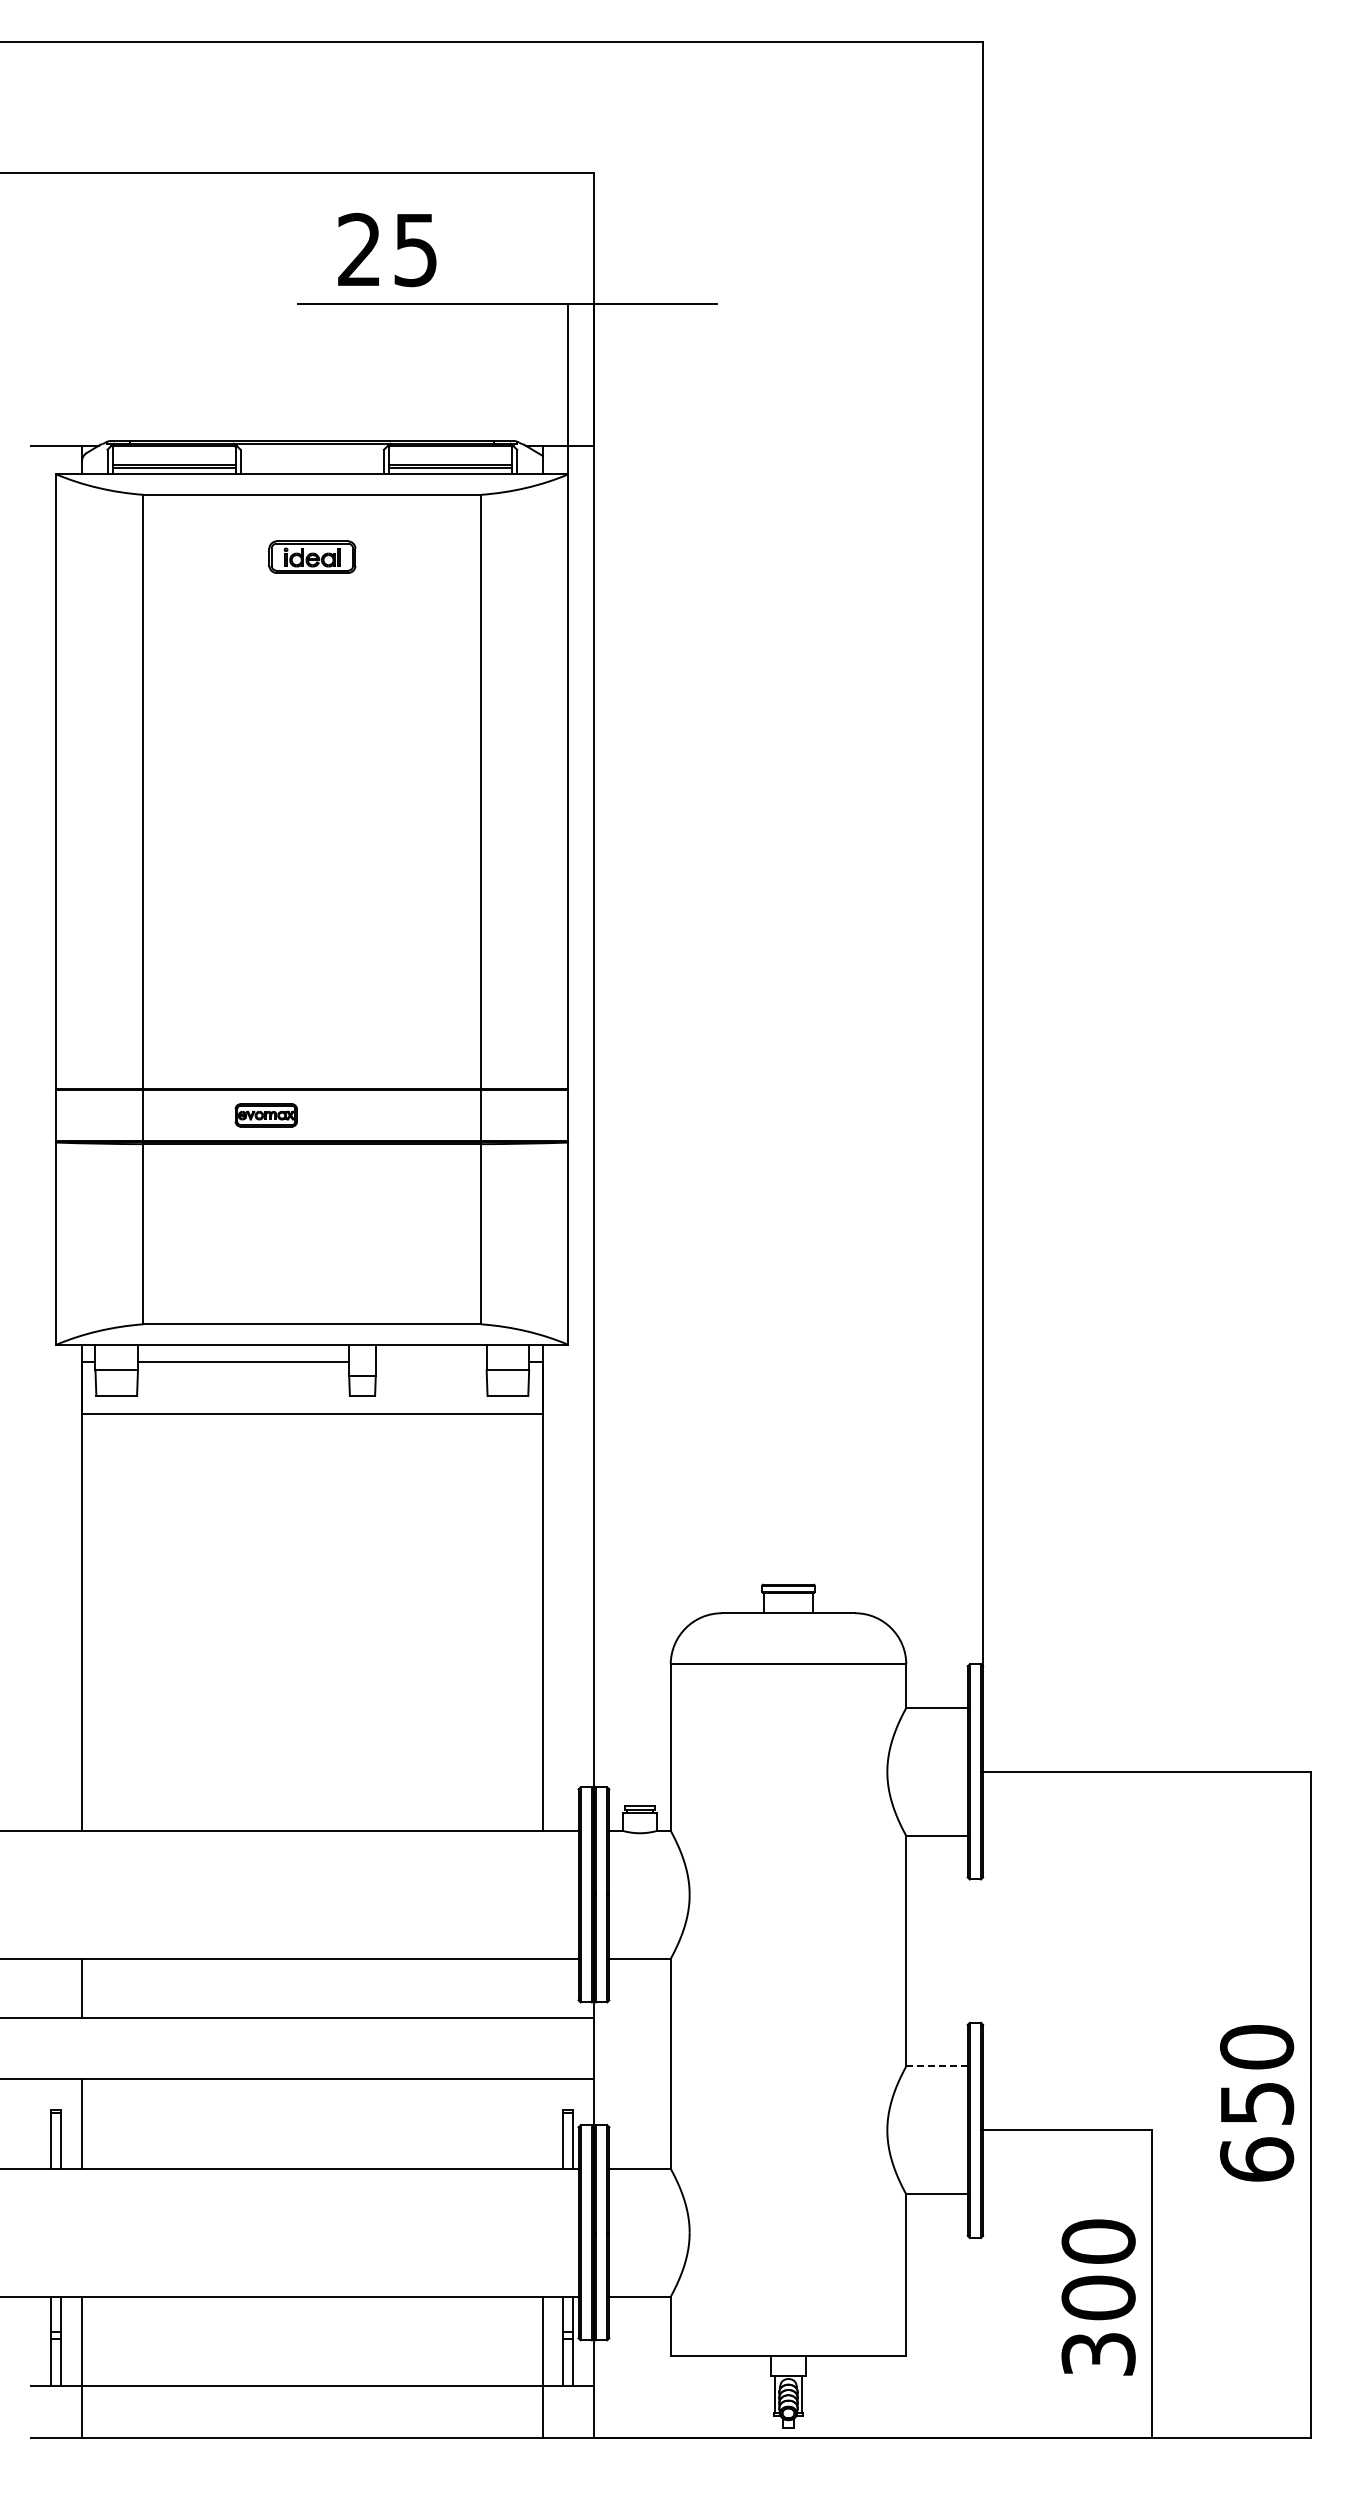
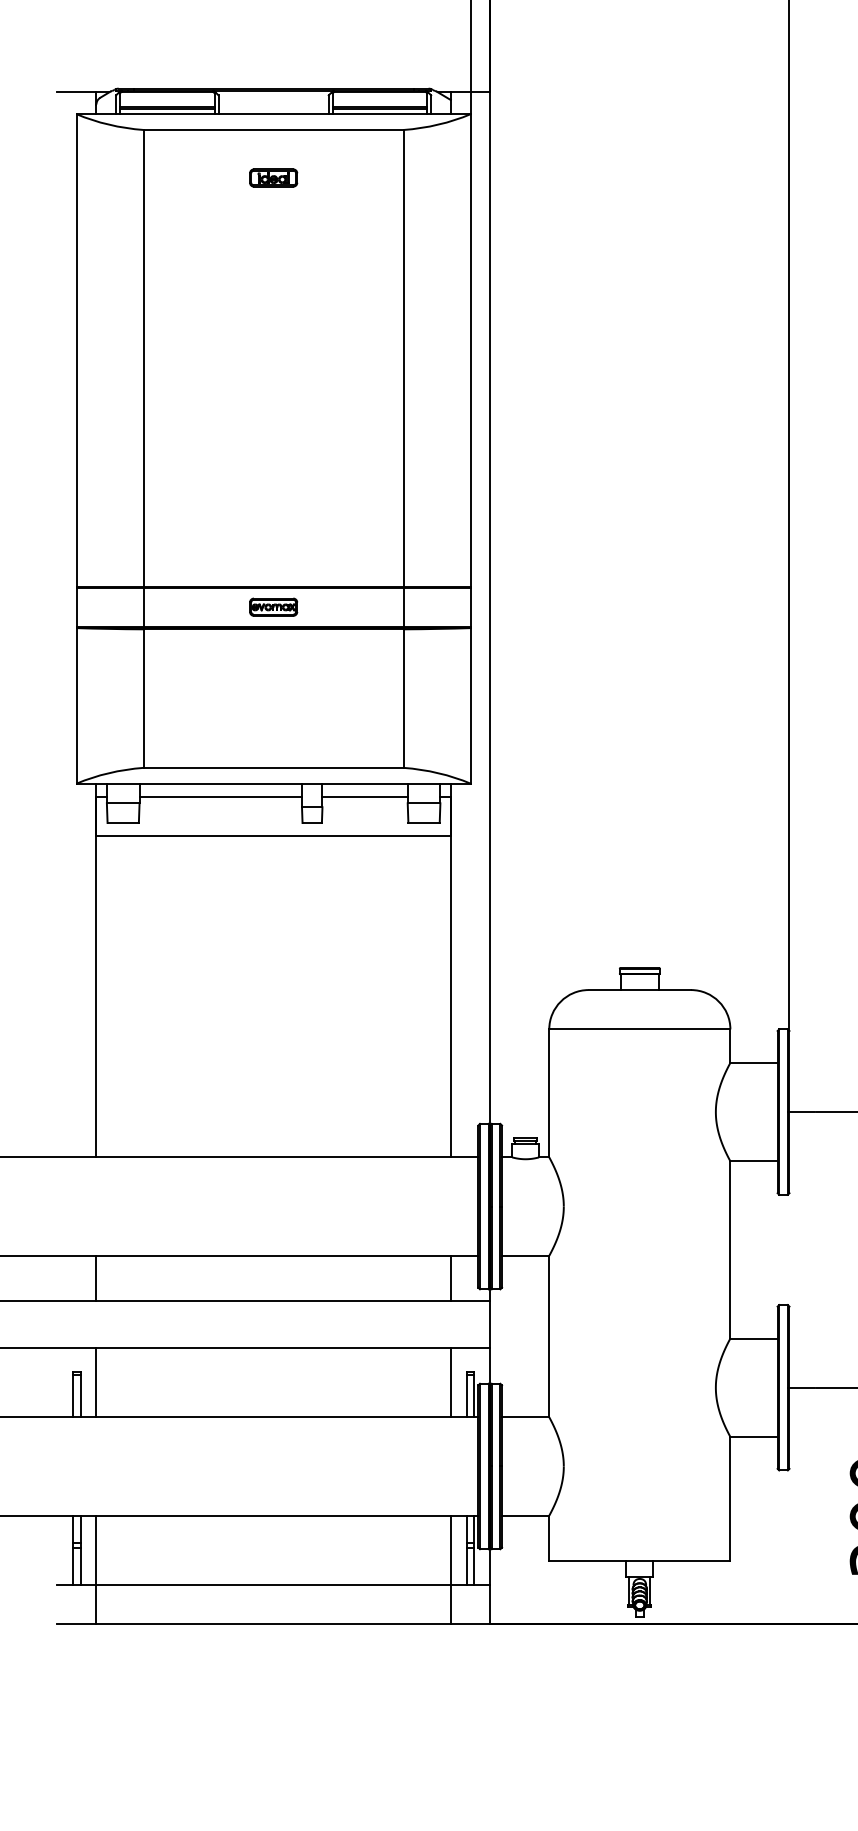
part: (311, 557) -> (273, 178), size x0.71
part: (265, 1115) -> (273, 607), moved
line: (430, 1362) -> (364, 797), added
line: (542, 1987) -> (450, 1277), added
line: (937, 2066) -> (754, 1338), dashed -> solid
line: (542, 2123) -> (450, 1382), added

